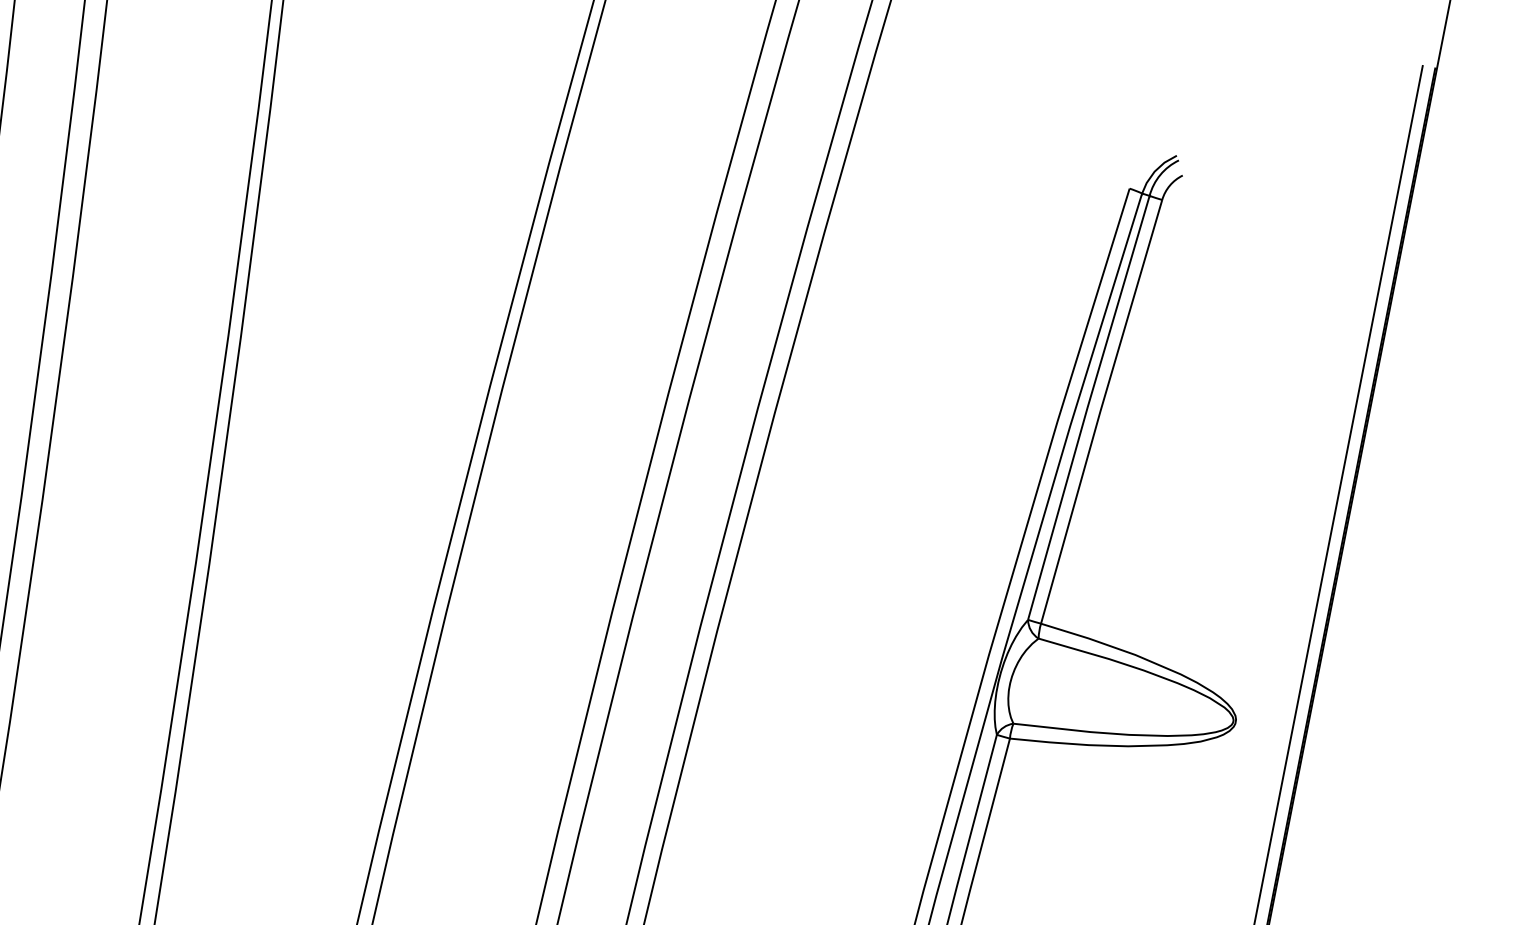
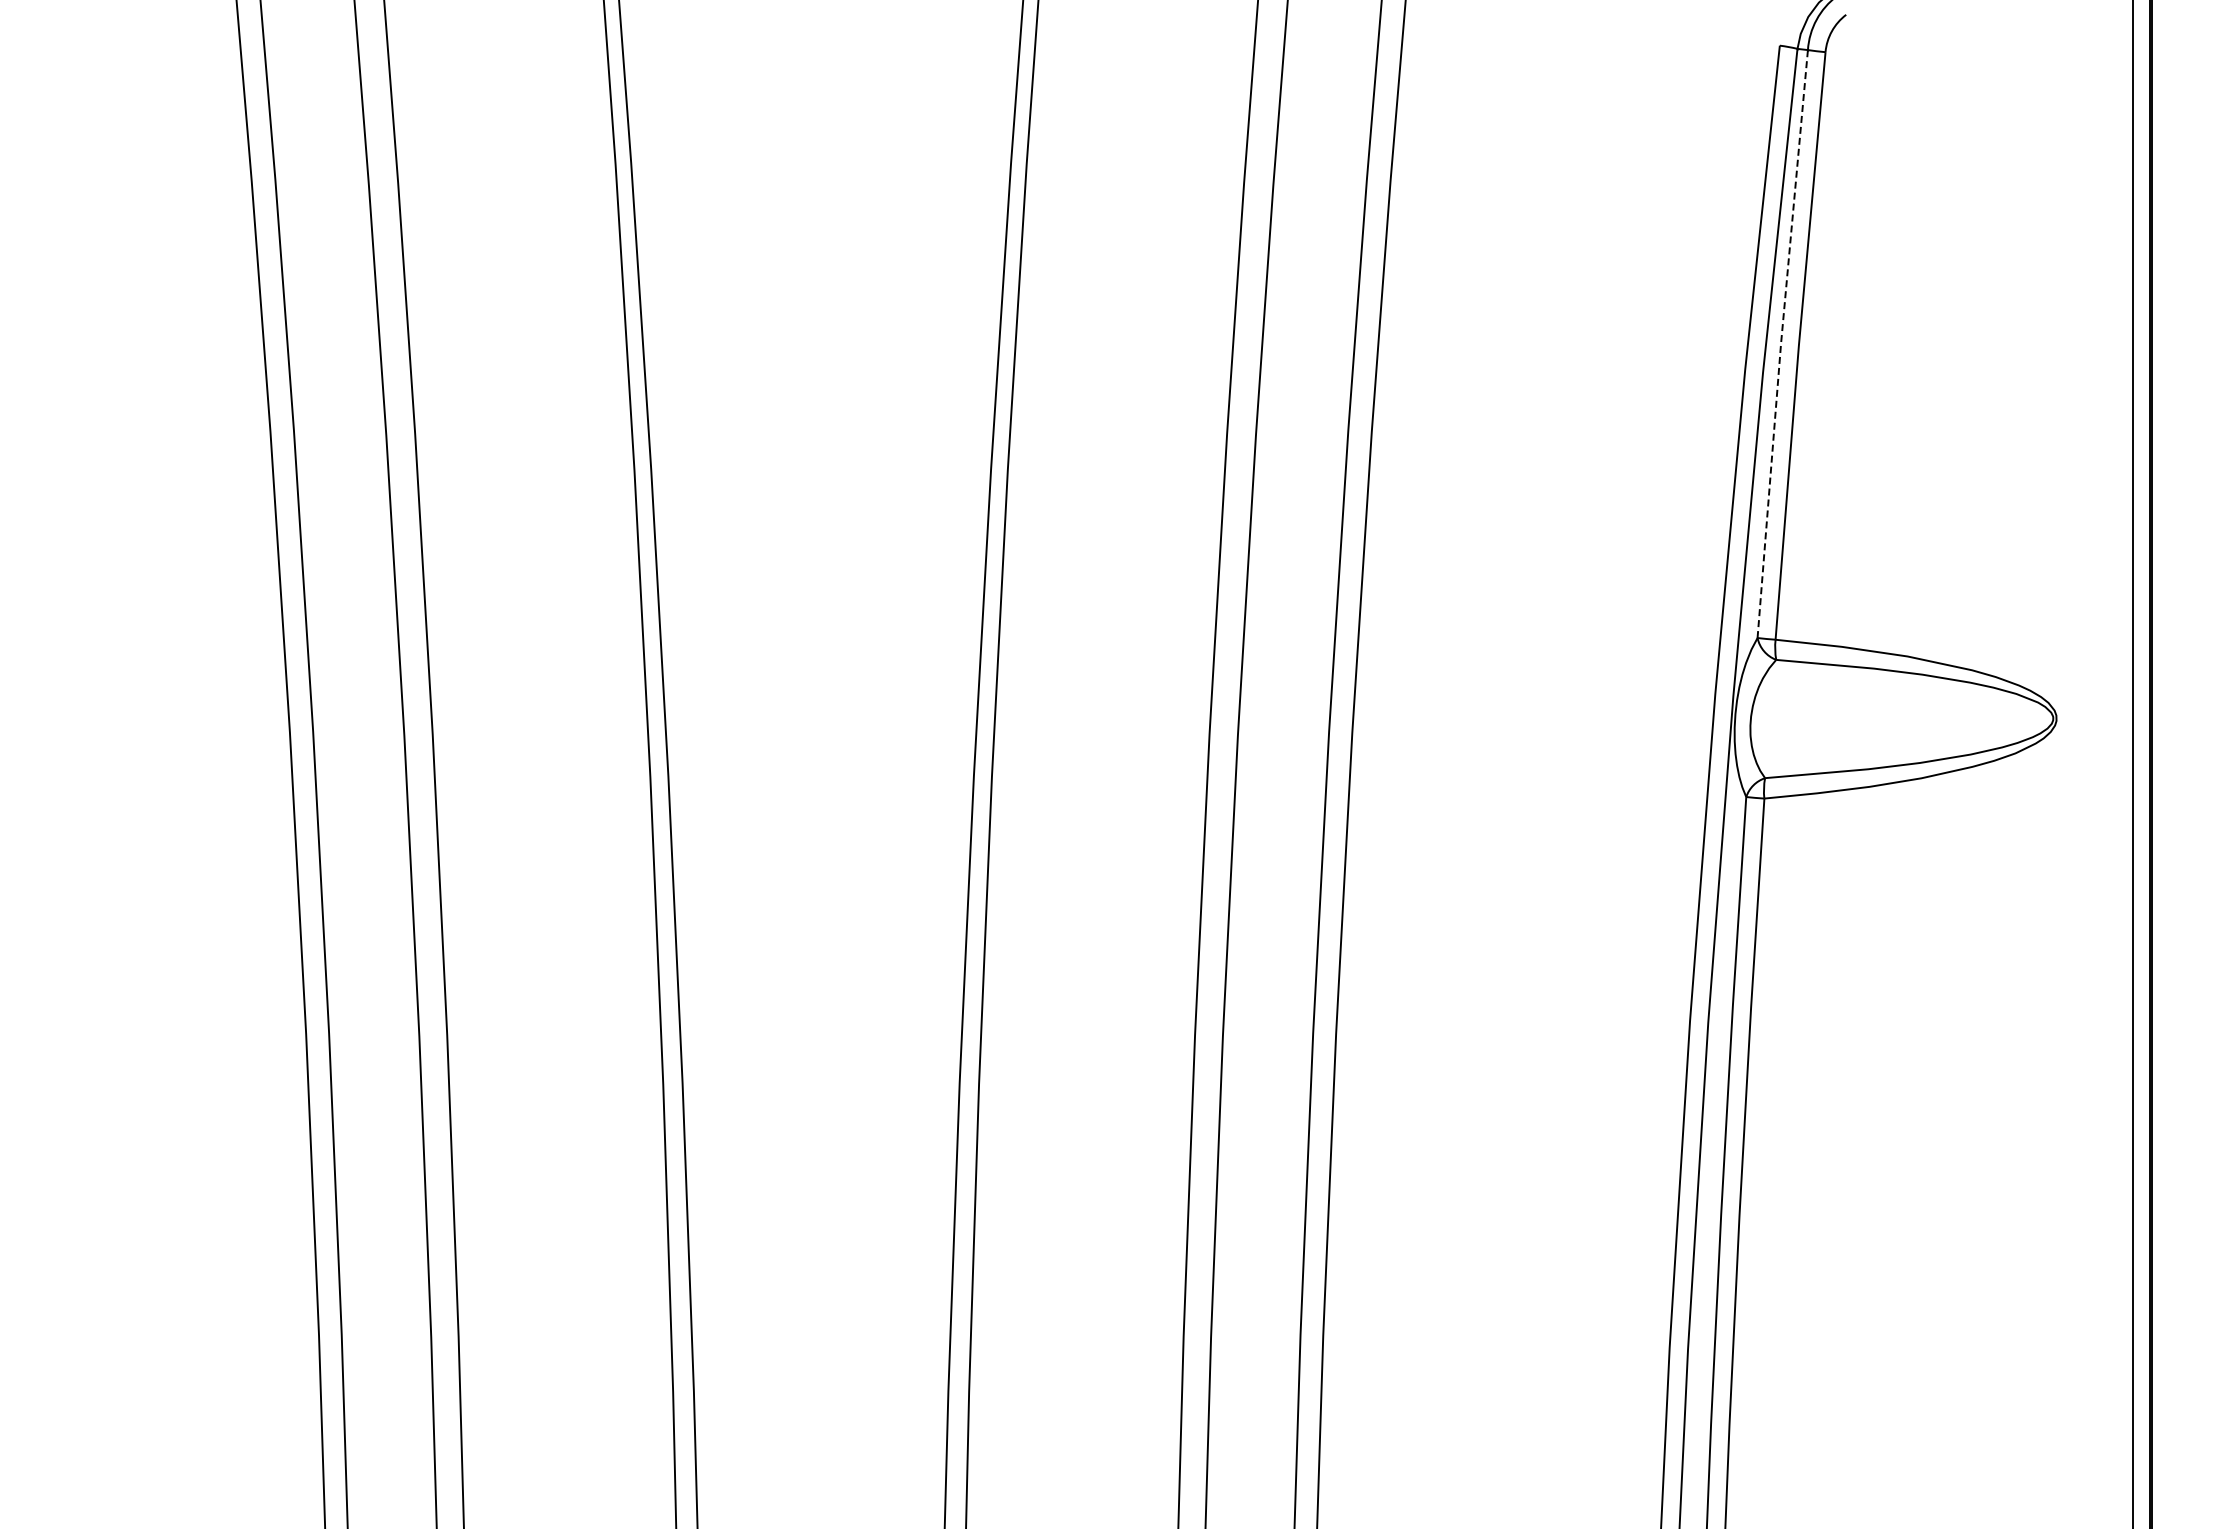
line: (1088, 407) -> (1781, 343), solid -> dashed

